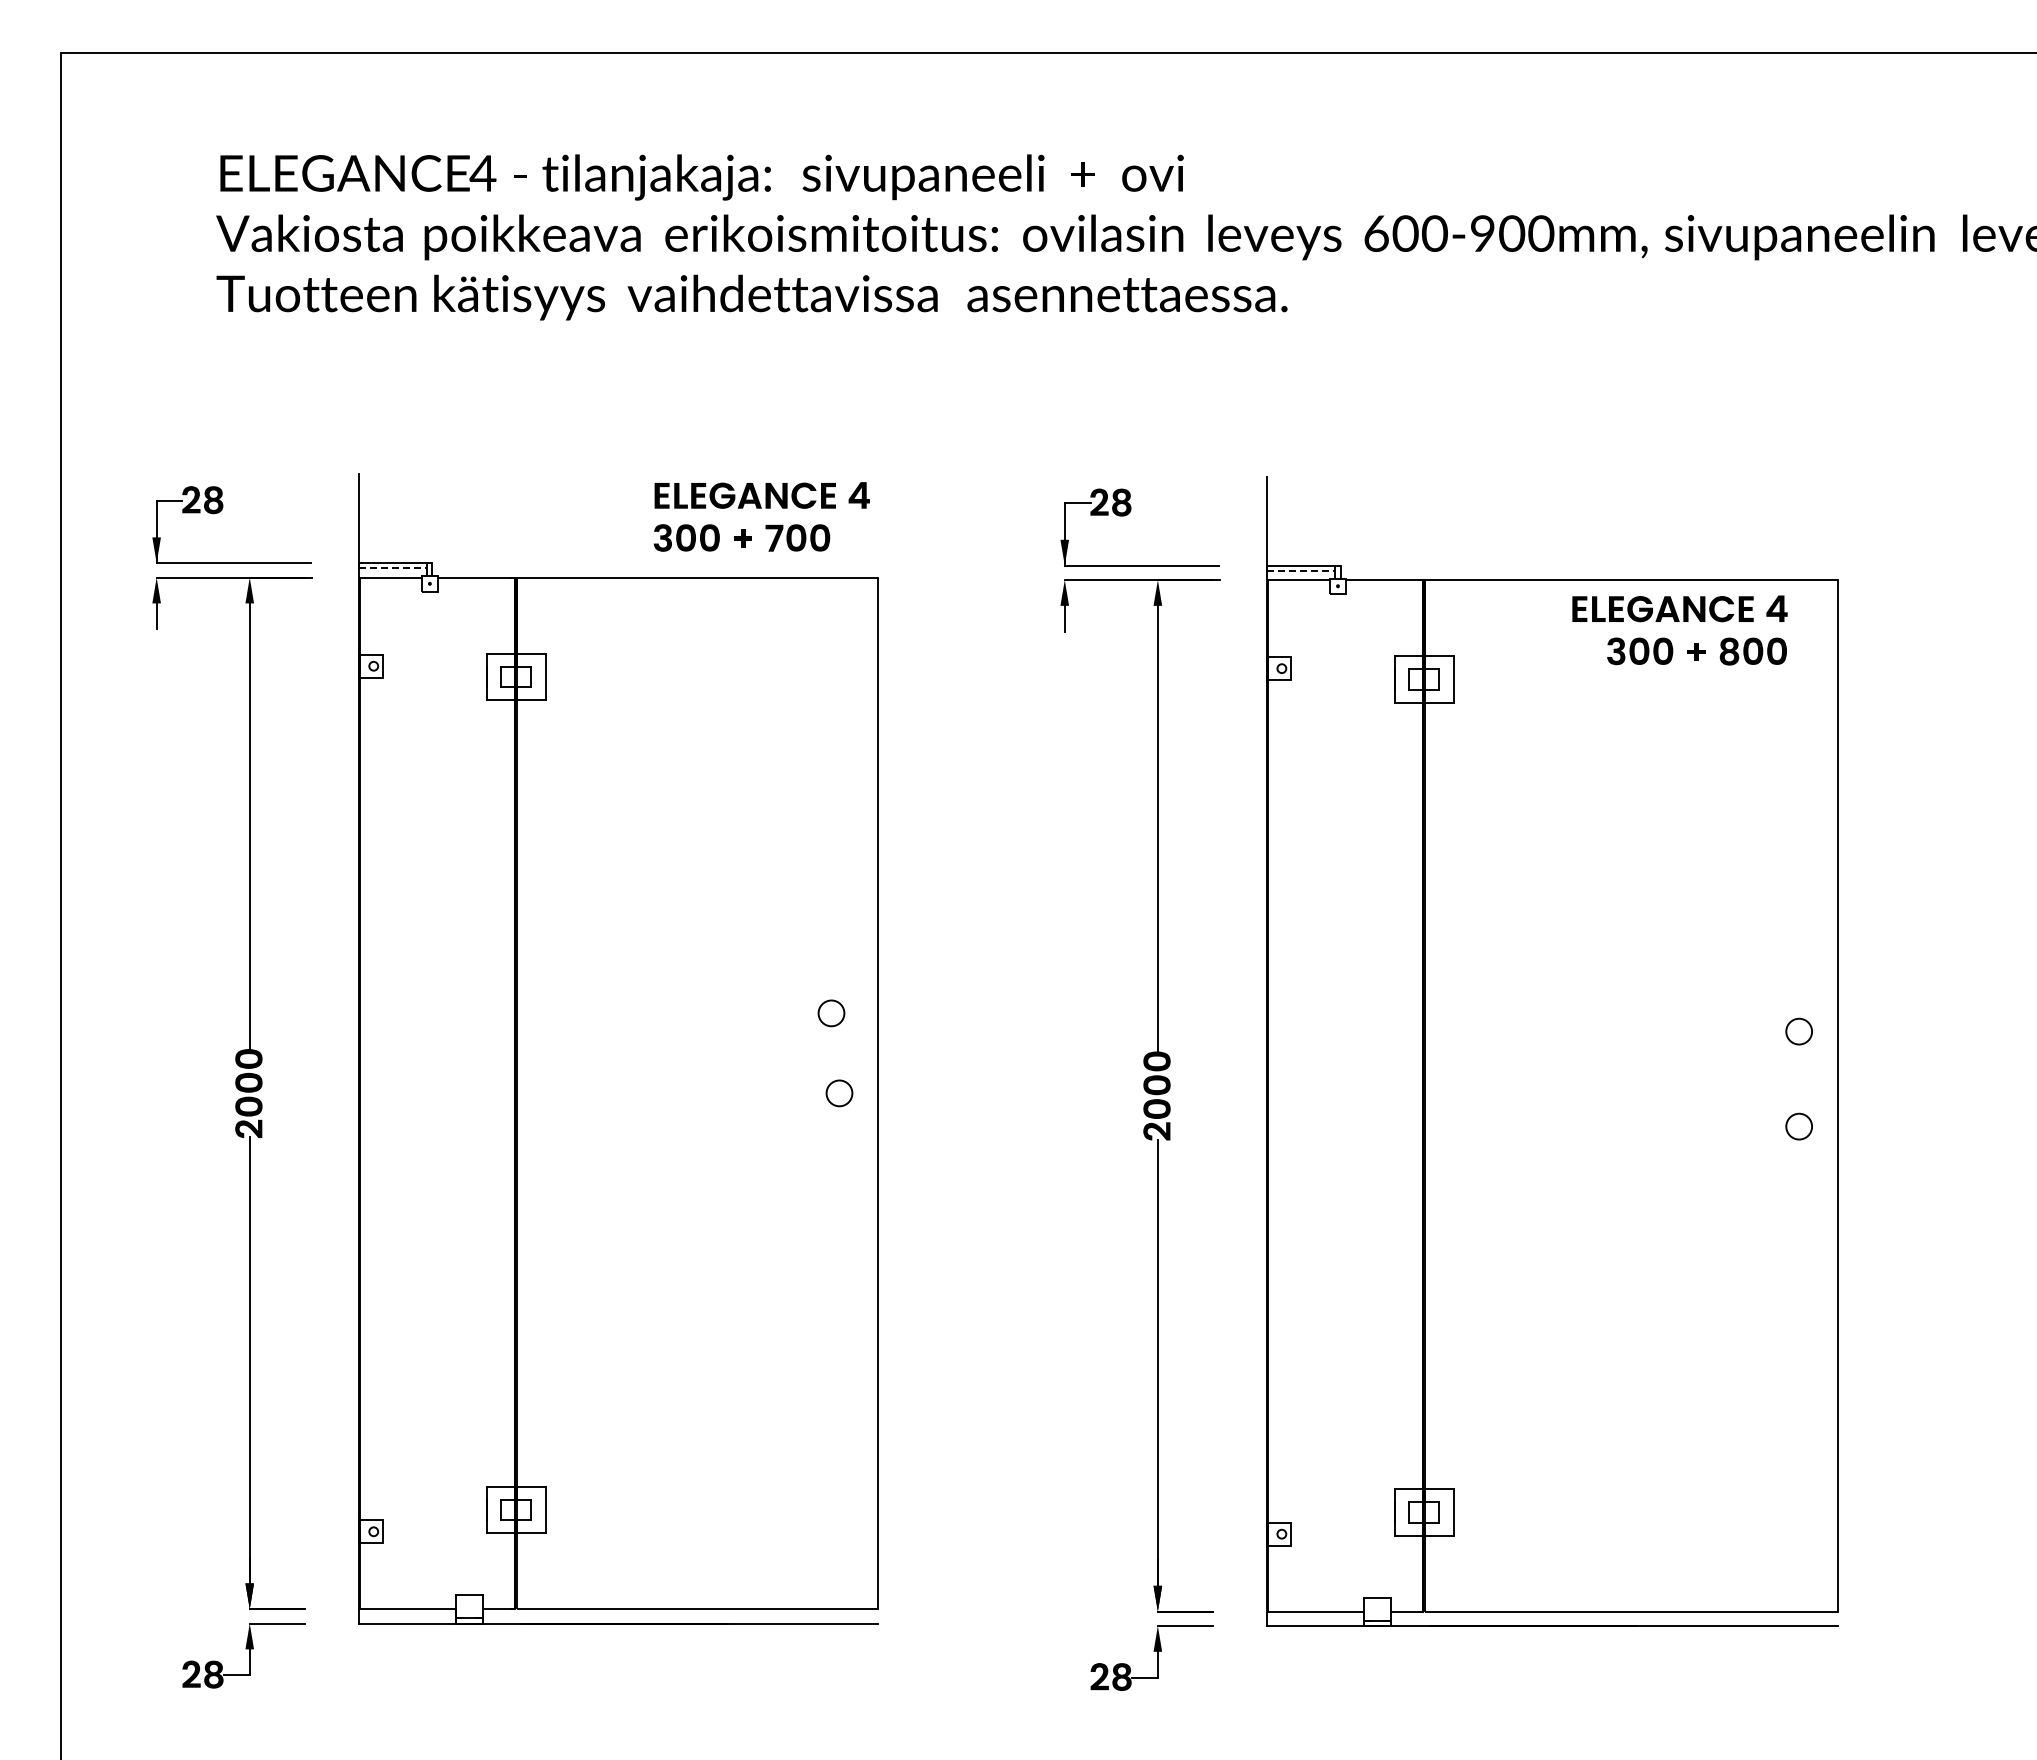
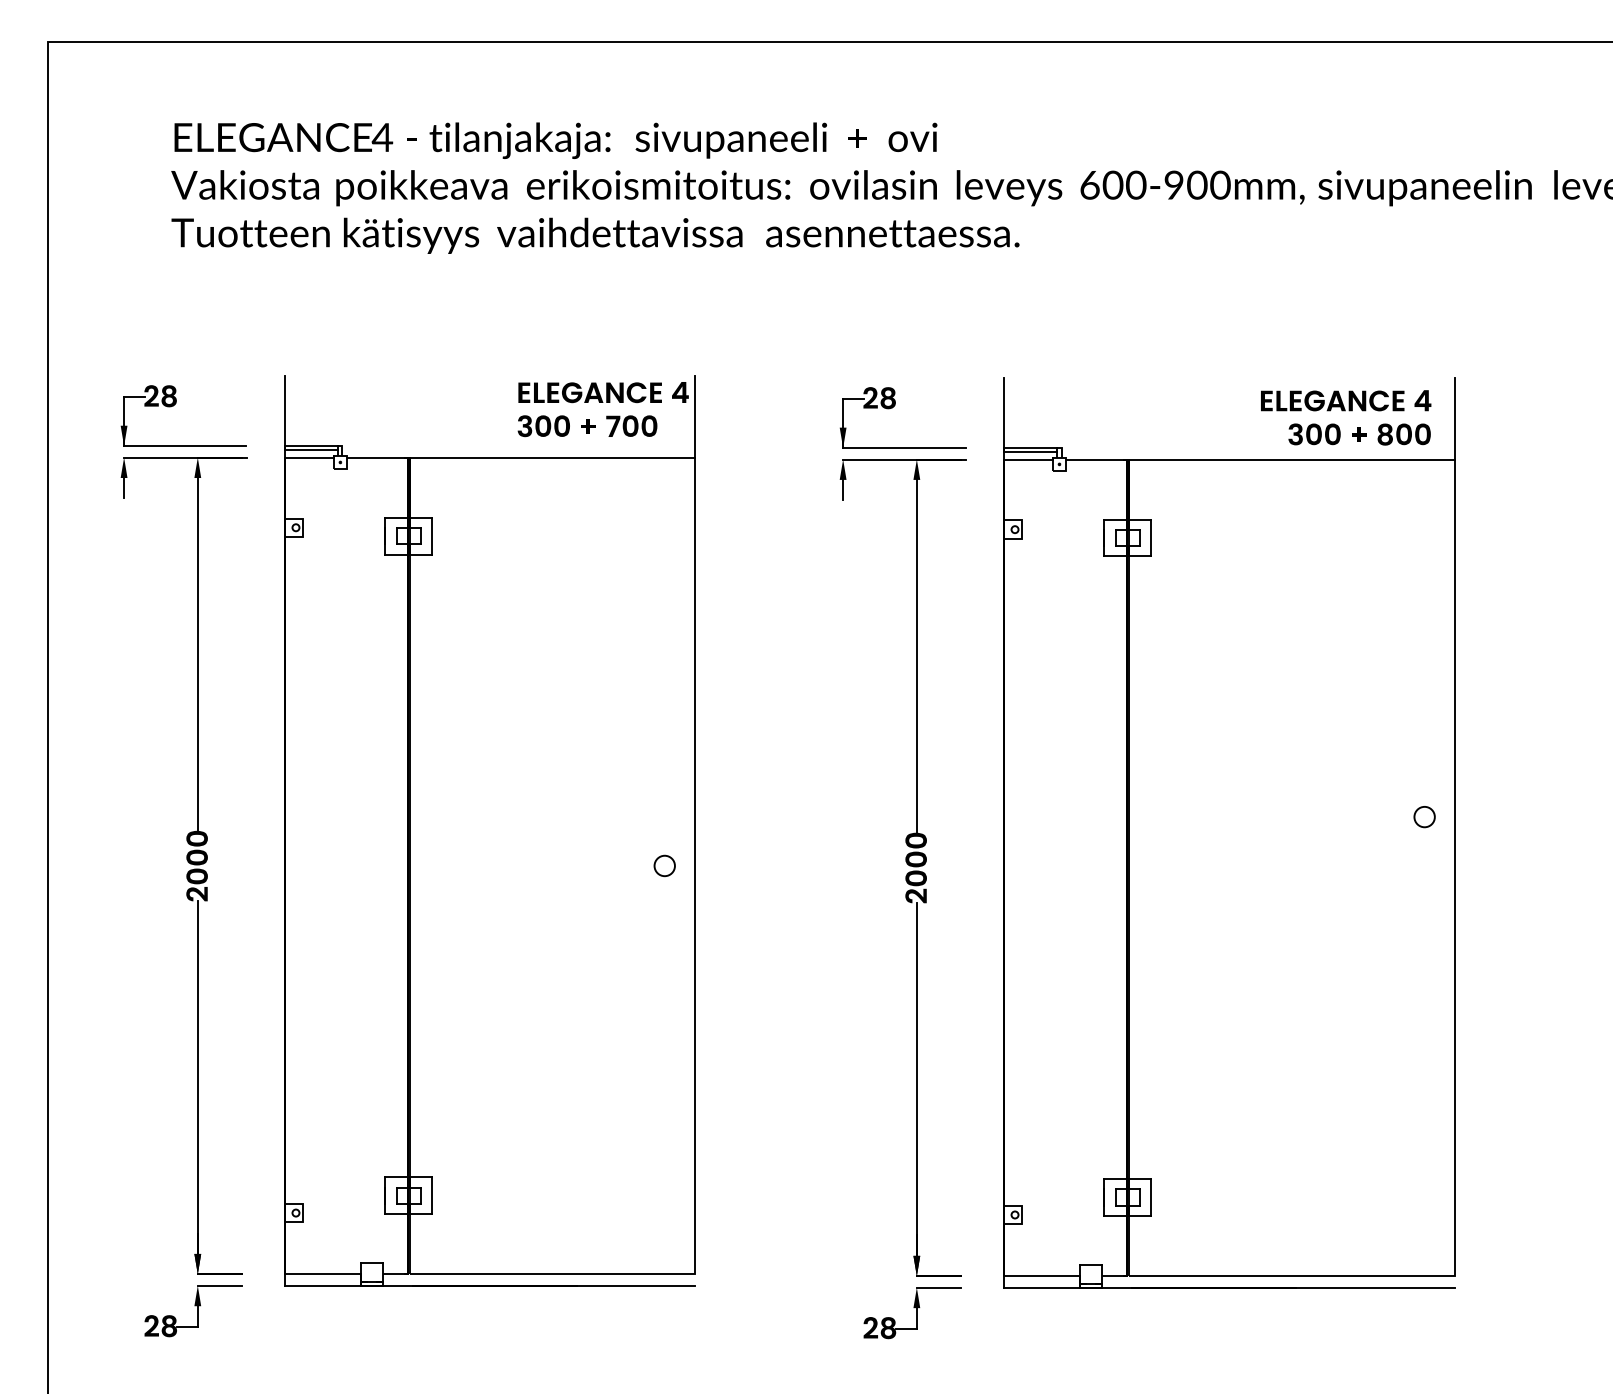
line: (878, 525) -> (695, 416), added
line: (1837, 528) -> (1454, 418), added
line: (393, 568) -> (311, 450), dashed -> solid
line: (1301, 570) -> (1030, 451), dashed -> solid
text: (1679, 630) -> (1345, 417), moved
circle: (831, 1013) -> (658, 802), removed
circle: (1798, 1126) -> (1424, 892), removed

